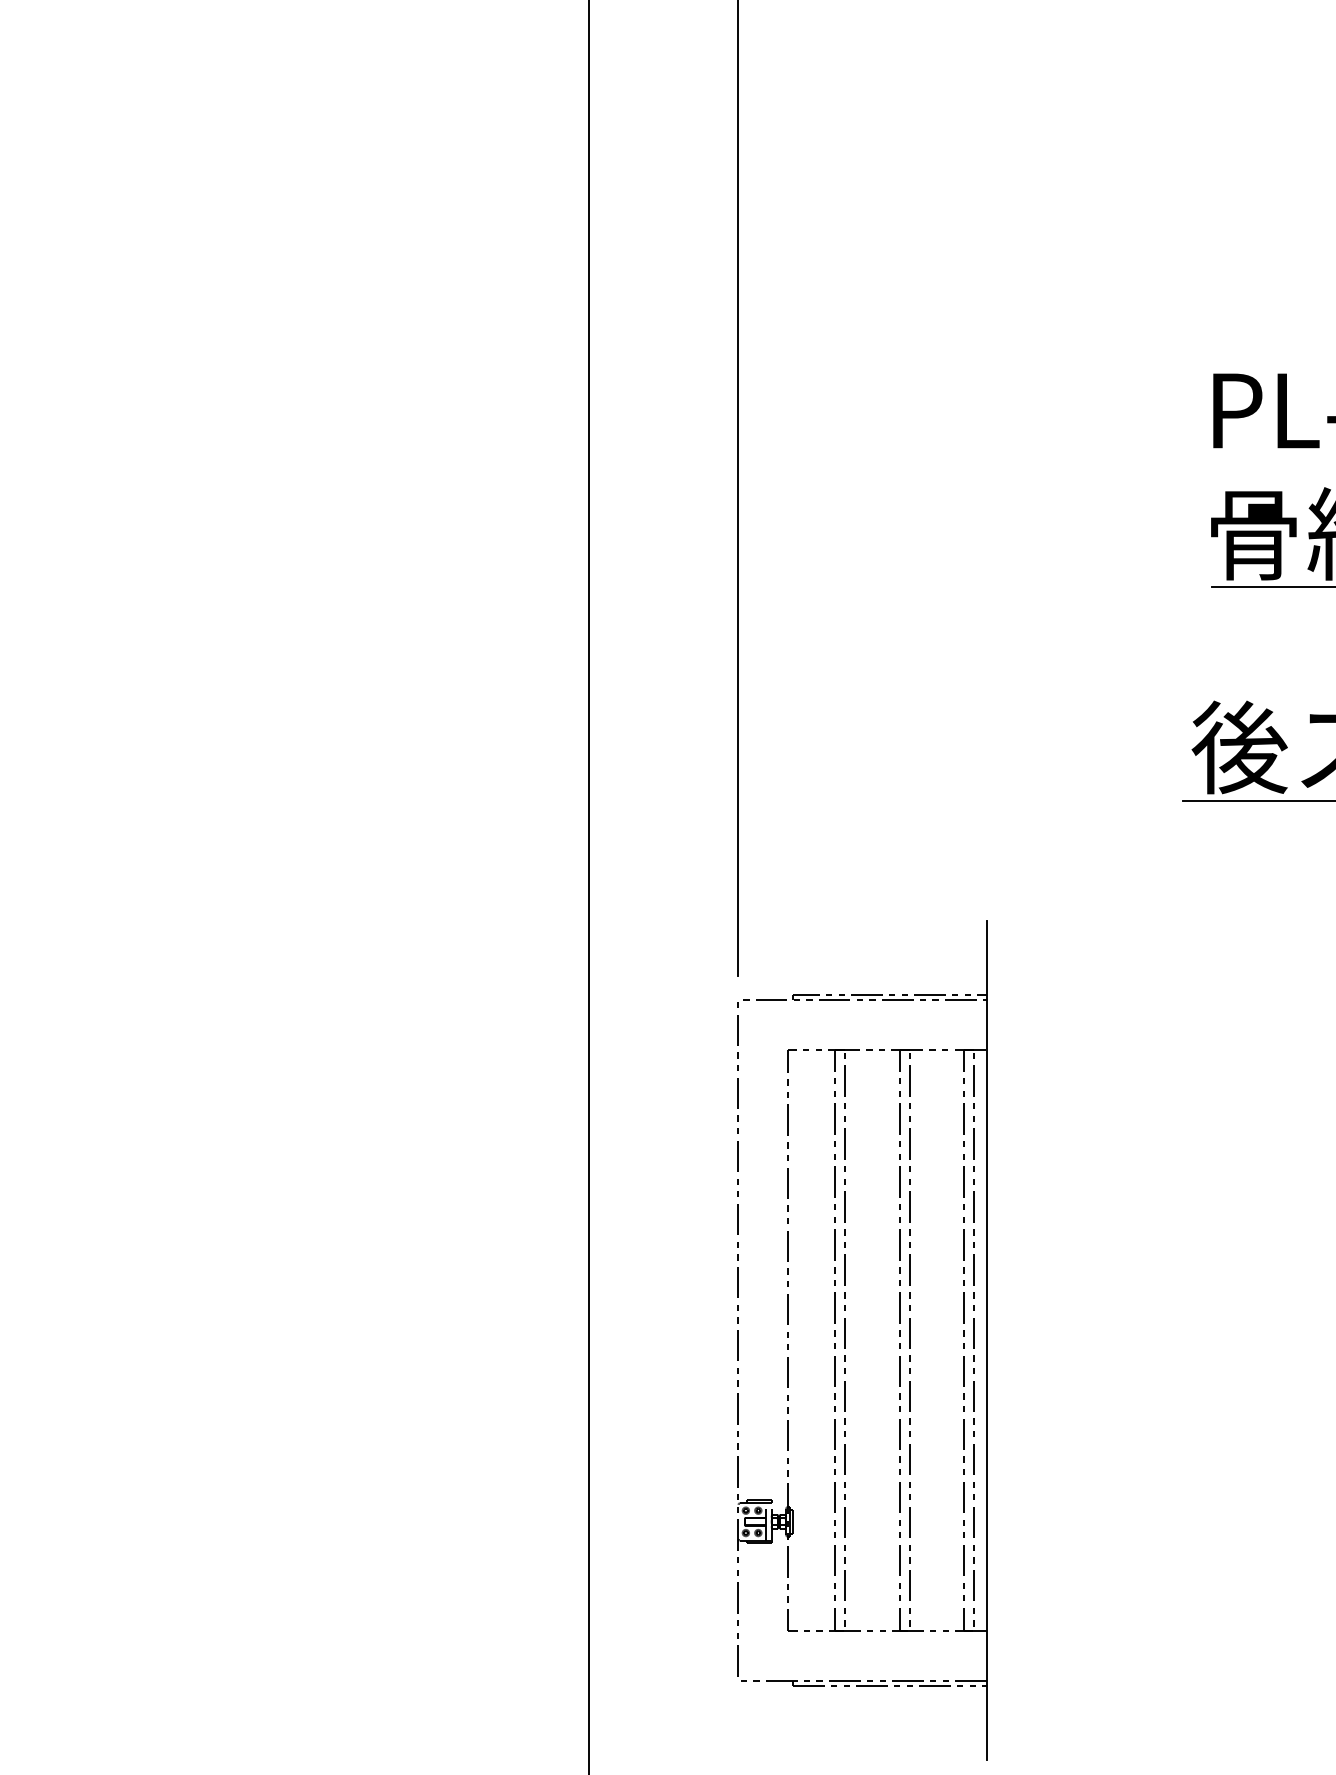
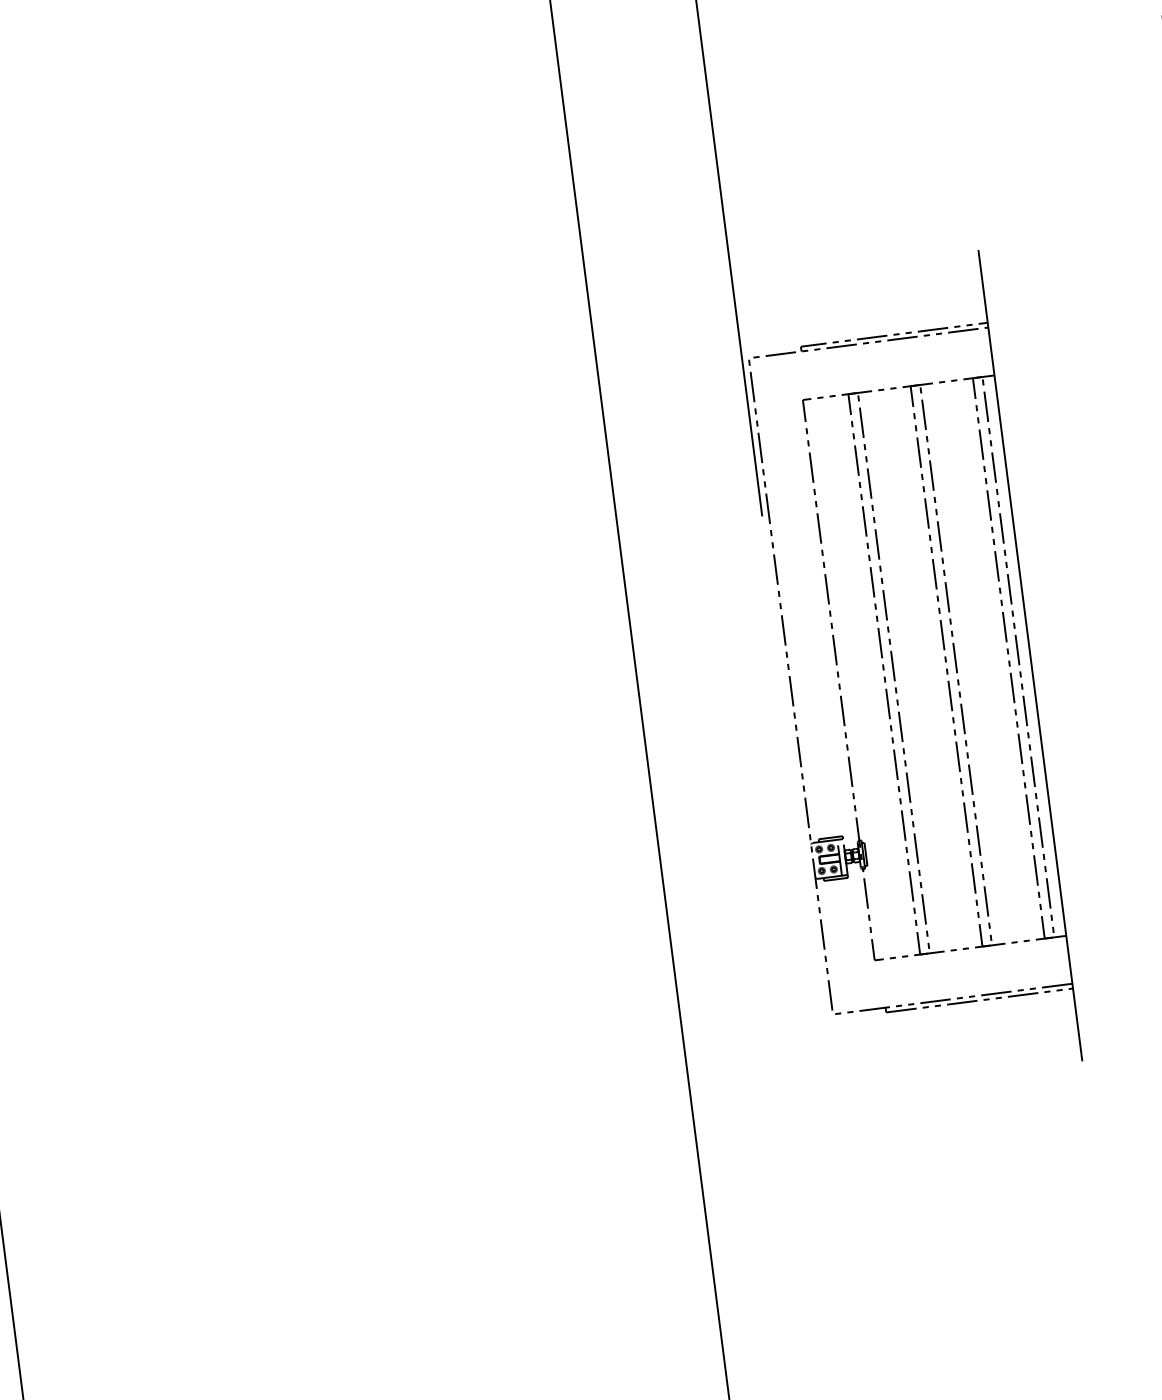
part: (845, 1340) -> (894, 673), moved

